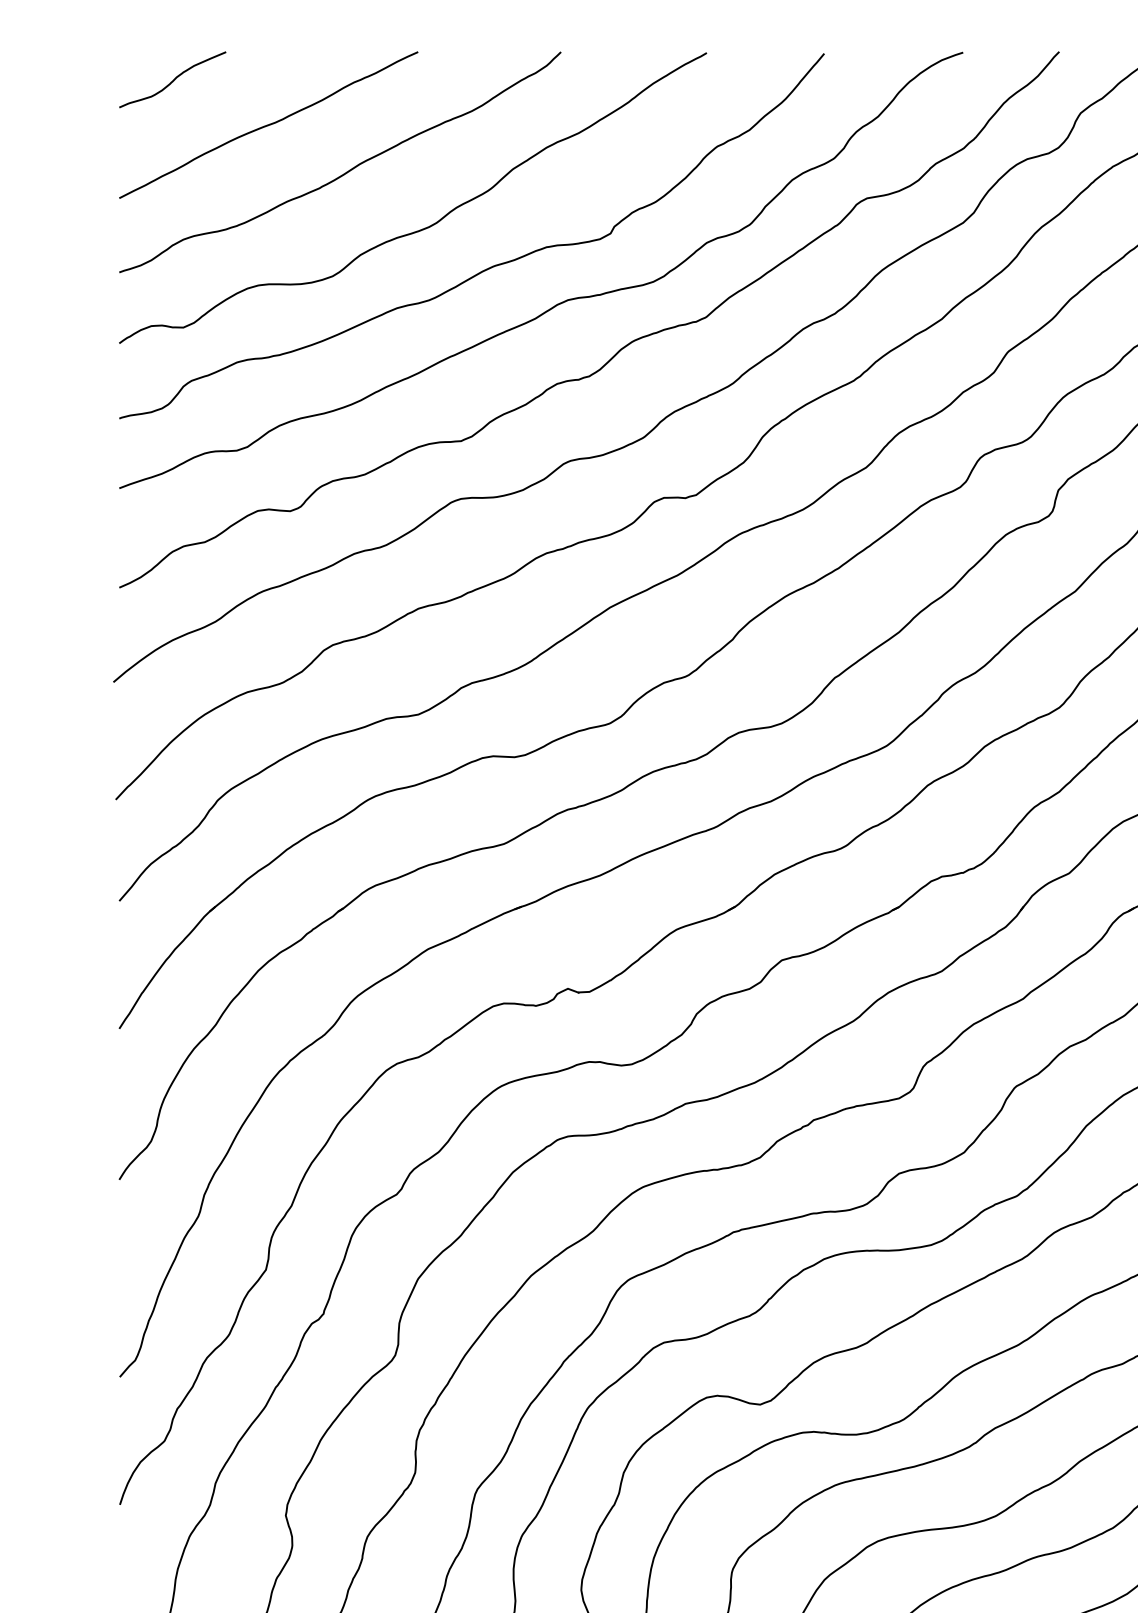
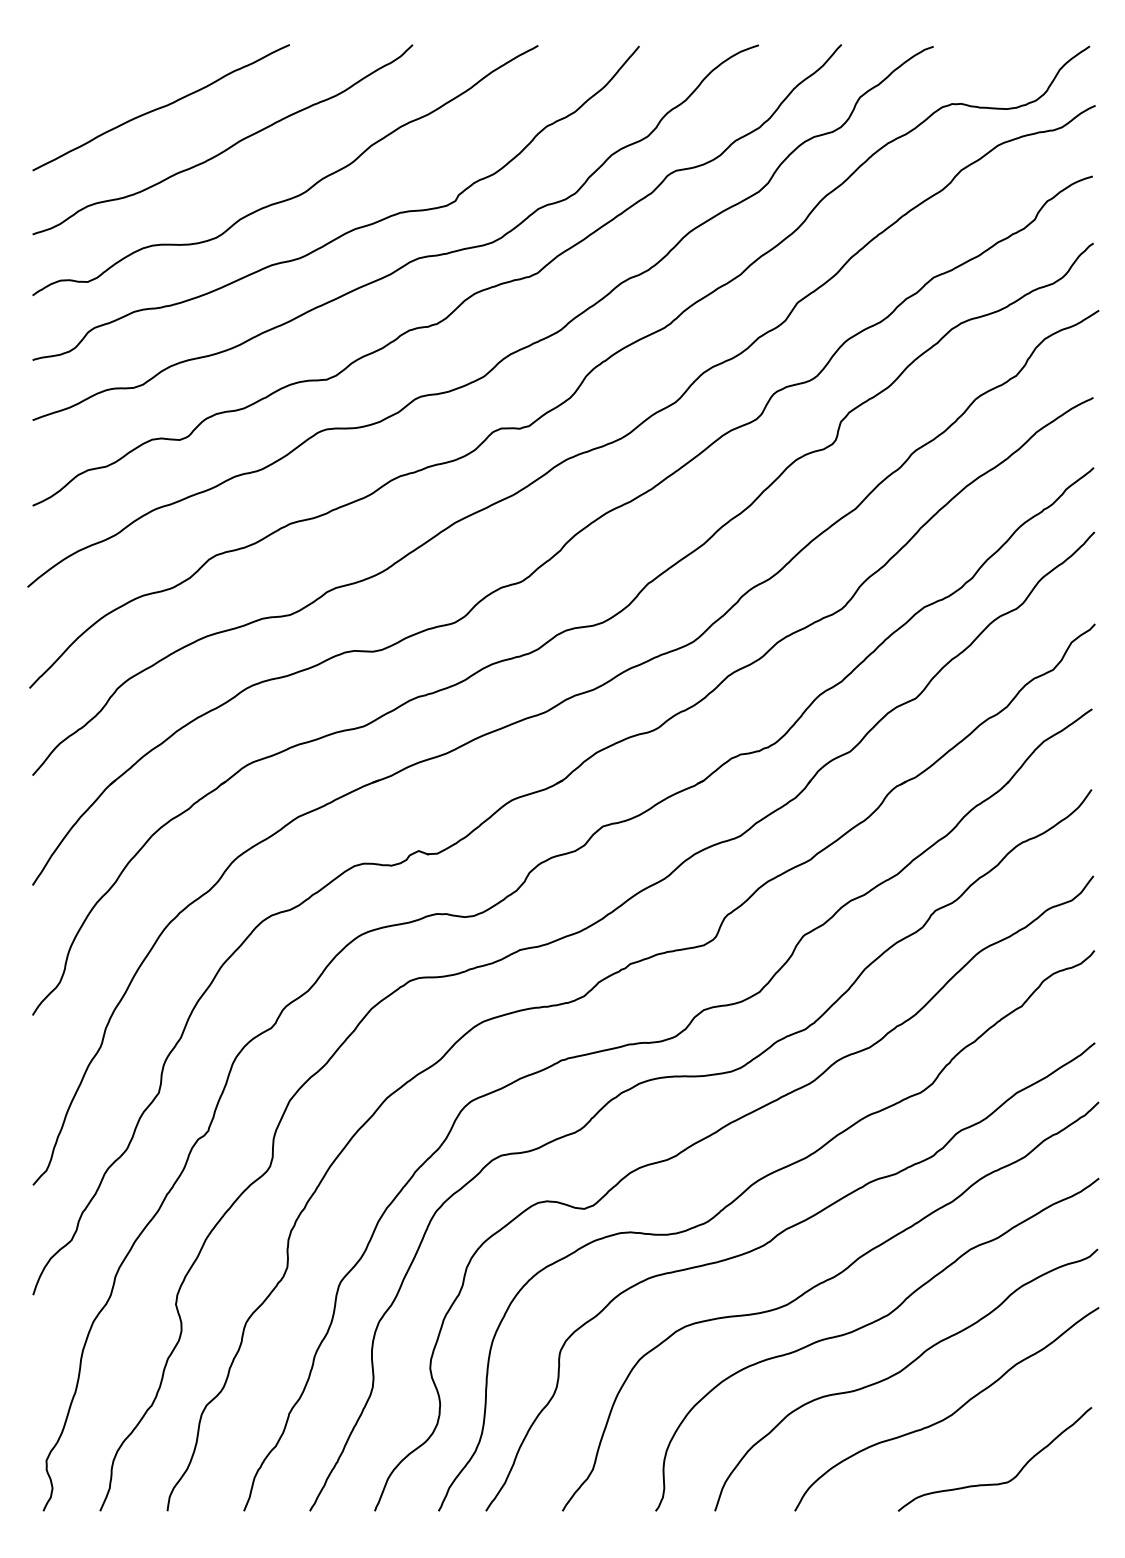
curve: (172, 79) -> (78, 68), removed

